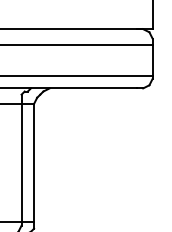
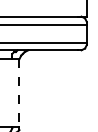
line: (21, 162) -> (12, 92), removed
line: (34, 162) -> (19, 92), solid -> dashed

